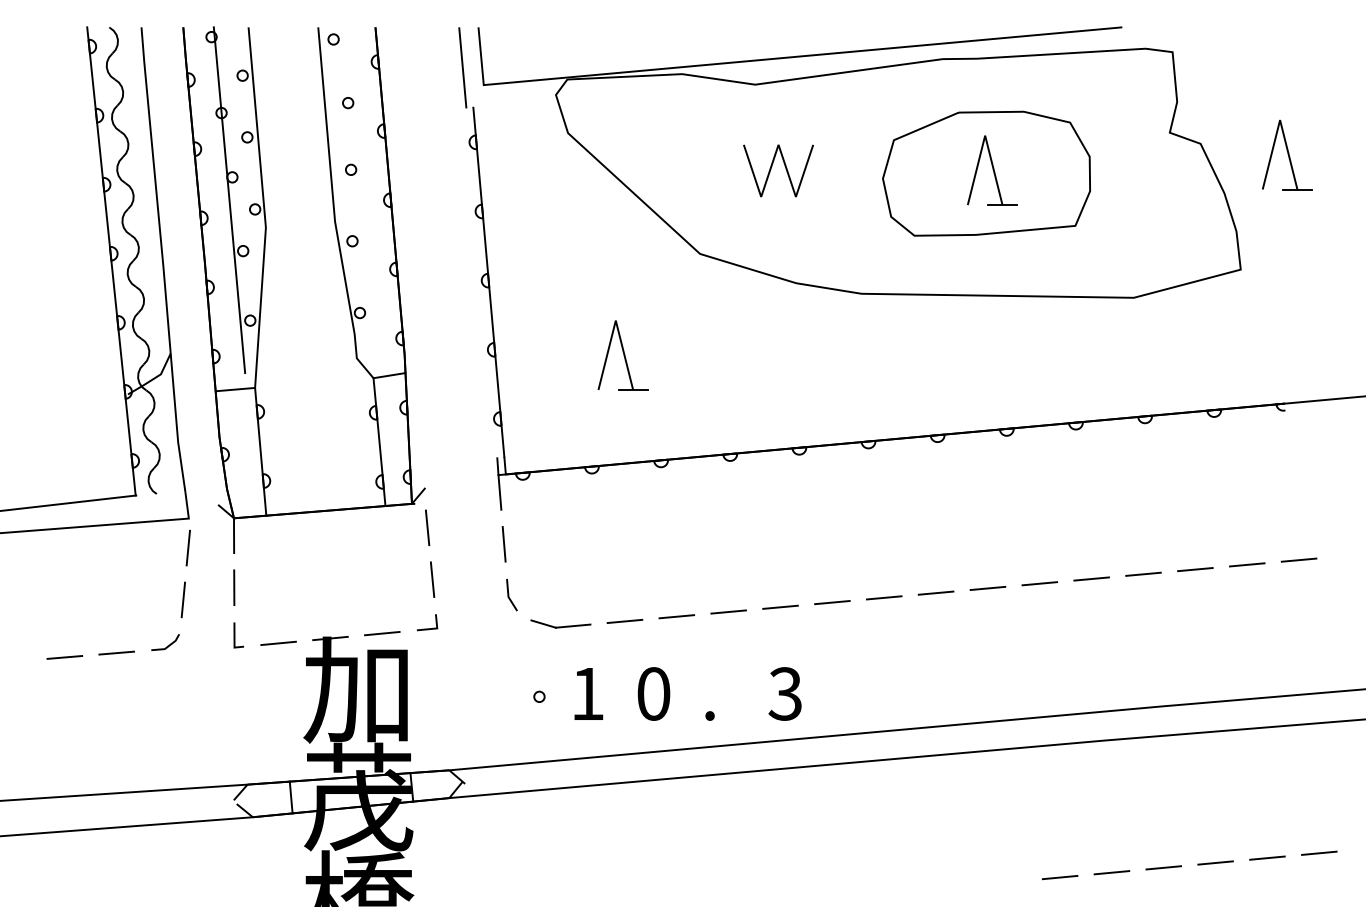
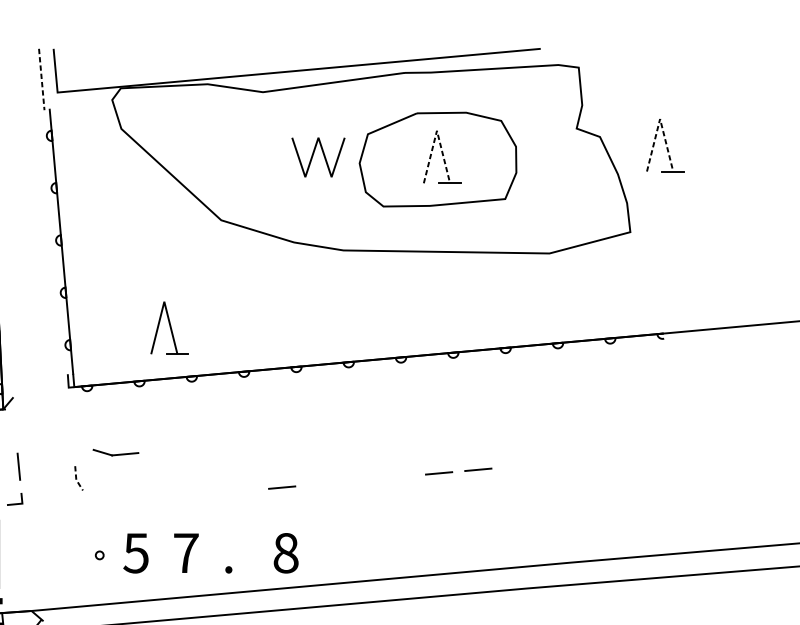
line: (462, 67) -> (41, 79), solid -> dashed
line: (1280, 120) -> (660, 119), solid -> dashed
line: (985, 135) -> (437, 130), solid -> dashed
line: (771, 169) -> (313, 156), moved
part: (622, 355) -> (169, 328), moved
line: (499, 492) -> (69, 400), removed
line: (427, 527) -> (15, 427), removed
line: (503, 544) -> (72, 440), removed
line: (1298, 559) -> (674, 451), removed
line: (1246, 564) -> (634, 455), removed
line: (1195, 569) -> (596, 459), removed
line: (1143, 573) -> (556, 462), removed
line: (1091, 578) -> (517, 465), removed
line: (935, 592) -> (399, 476), removed
line: (508, 597) -> (76, 480), solid -> dashed
line: (883, 597) -> (360, 480), removed
line: (832, 602) -> (321, 484), removed
line: (728, 611) -> (242, 490), removed
line: (676, 616) -> (203, 494), removed
line: (624, 621) -> (164, 498), removed
part: (560, 623) -> (115, 452), moved
text: (653, 693) -> (186, 552), 0 -> 7
text: (785, 693) -> (285, 552), 3 -> 8
text: (586, 694) -> (135, 553), 1 -> 5

